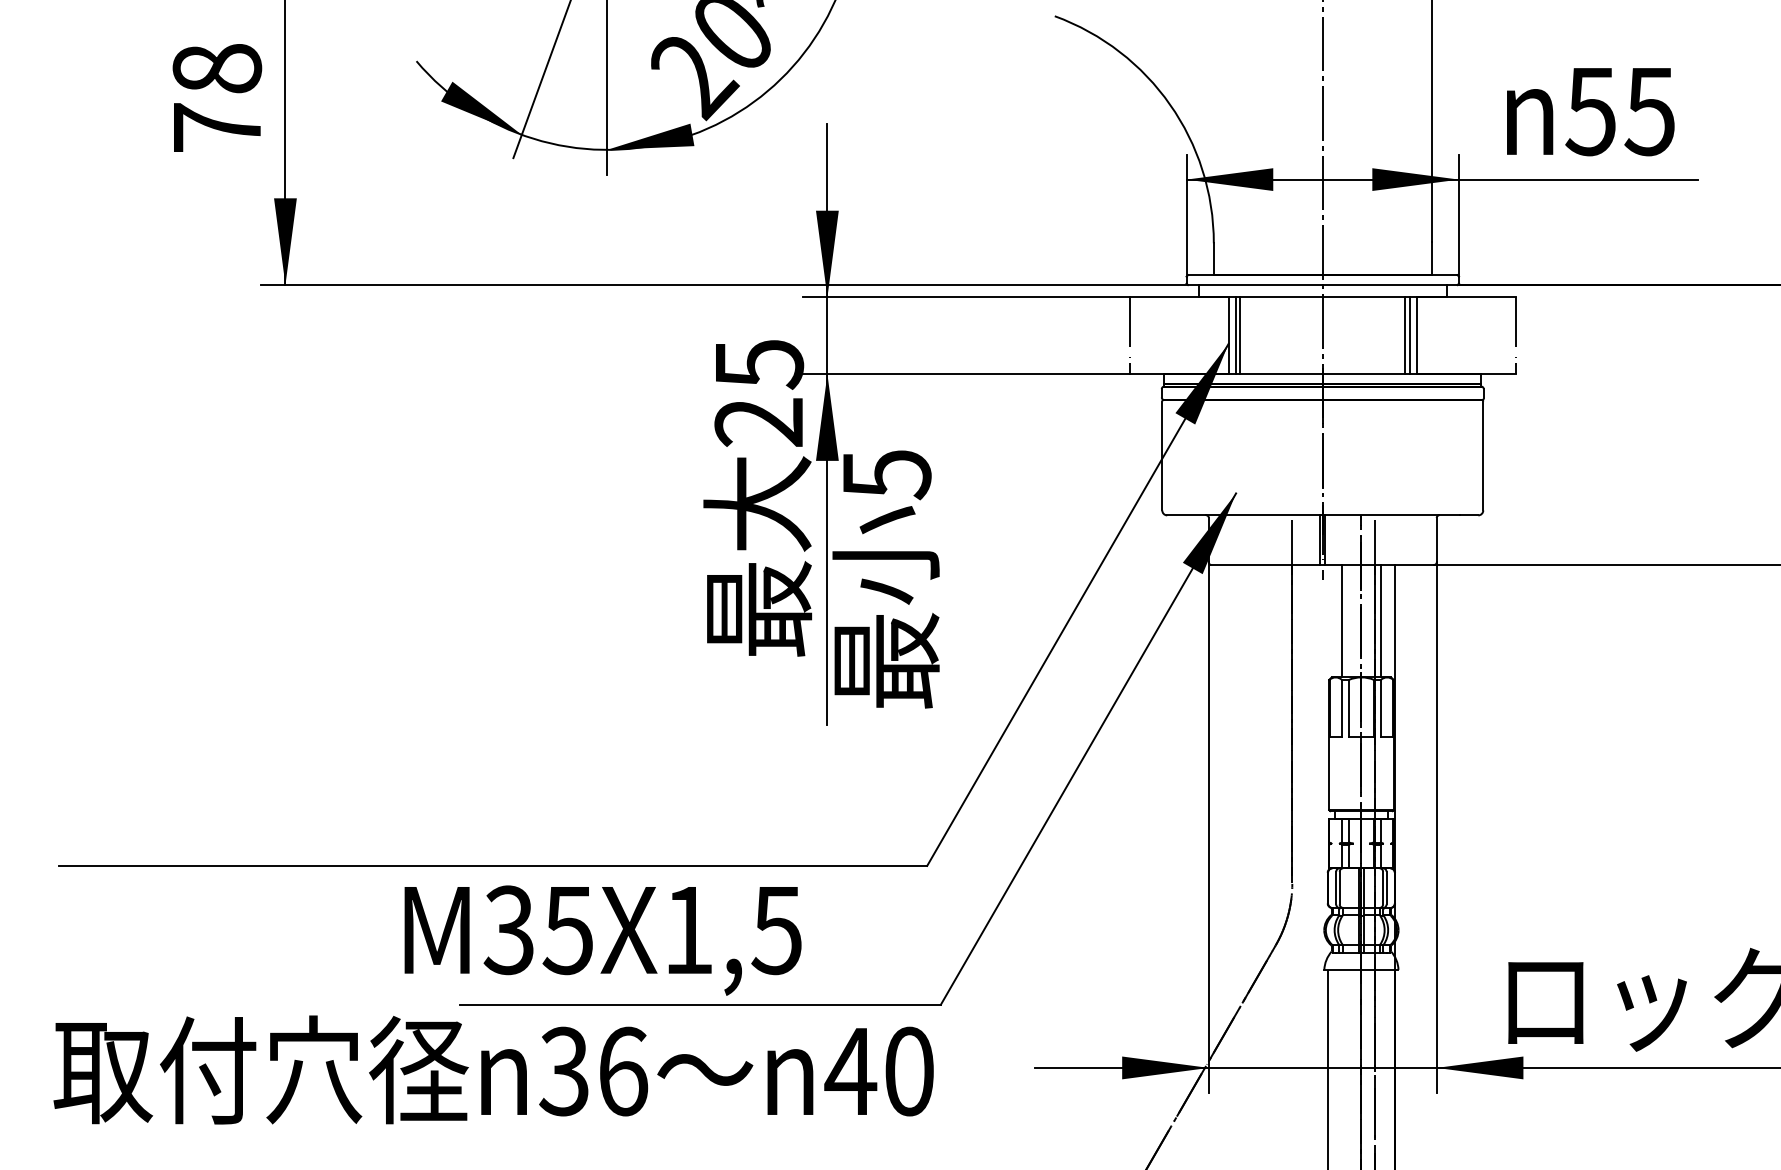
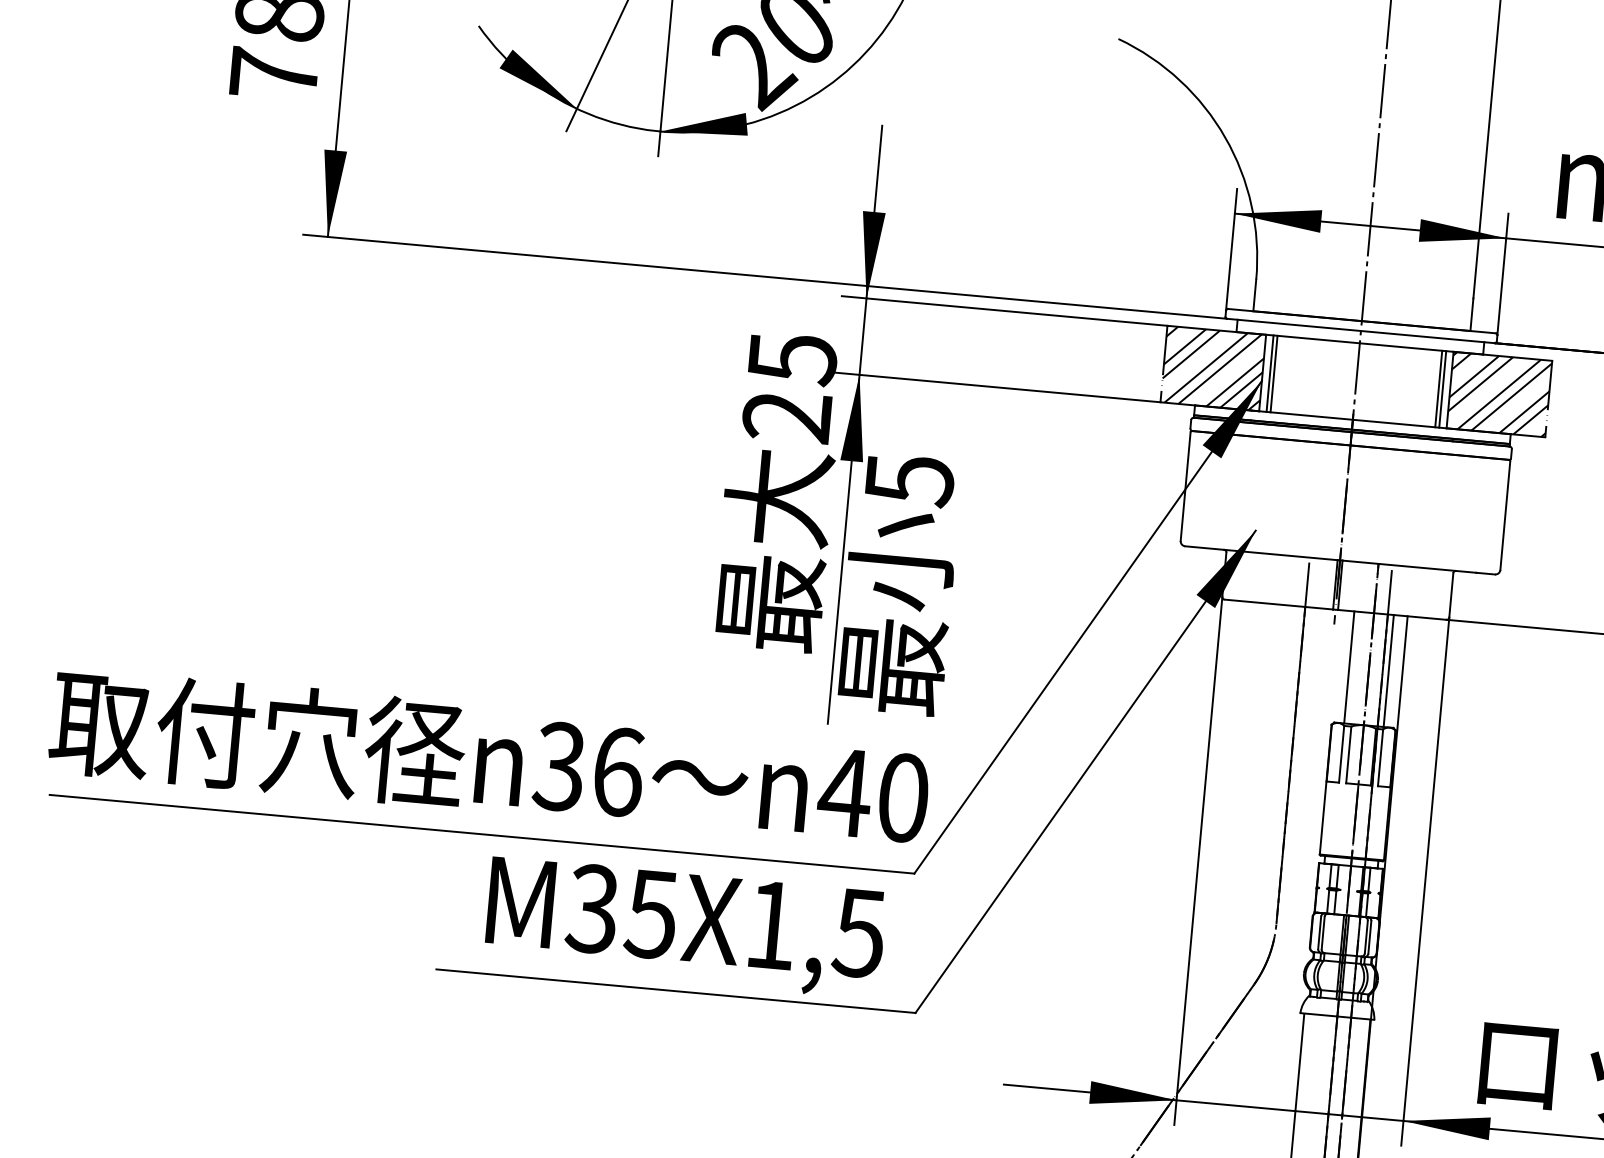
hatch: (1178, 335) -> (1212, 368), added
hatch: (1465, 335) -> (1498, 394), added
text: (602, 940) -> (684, 927), moved
text: (493, 1069) -> (489, 758), moved

